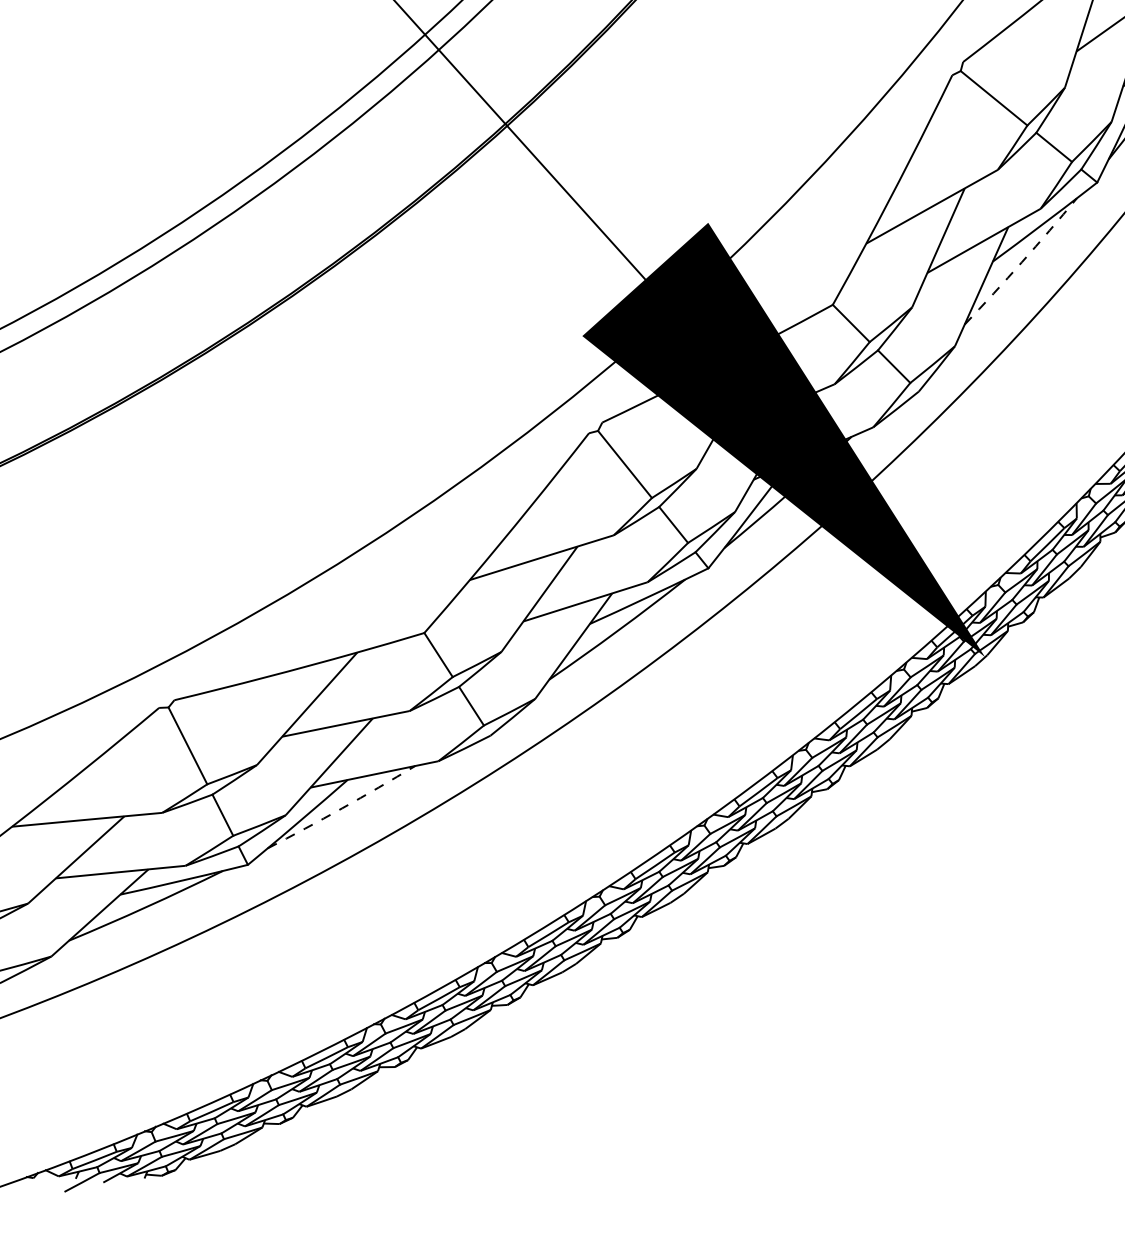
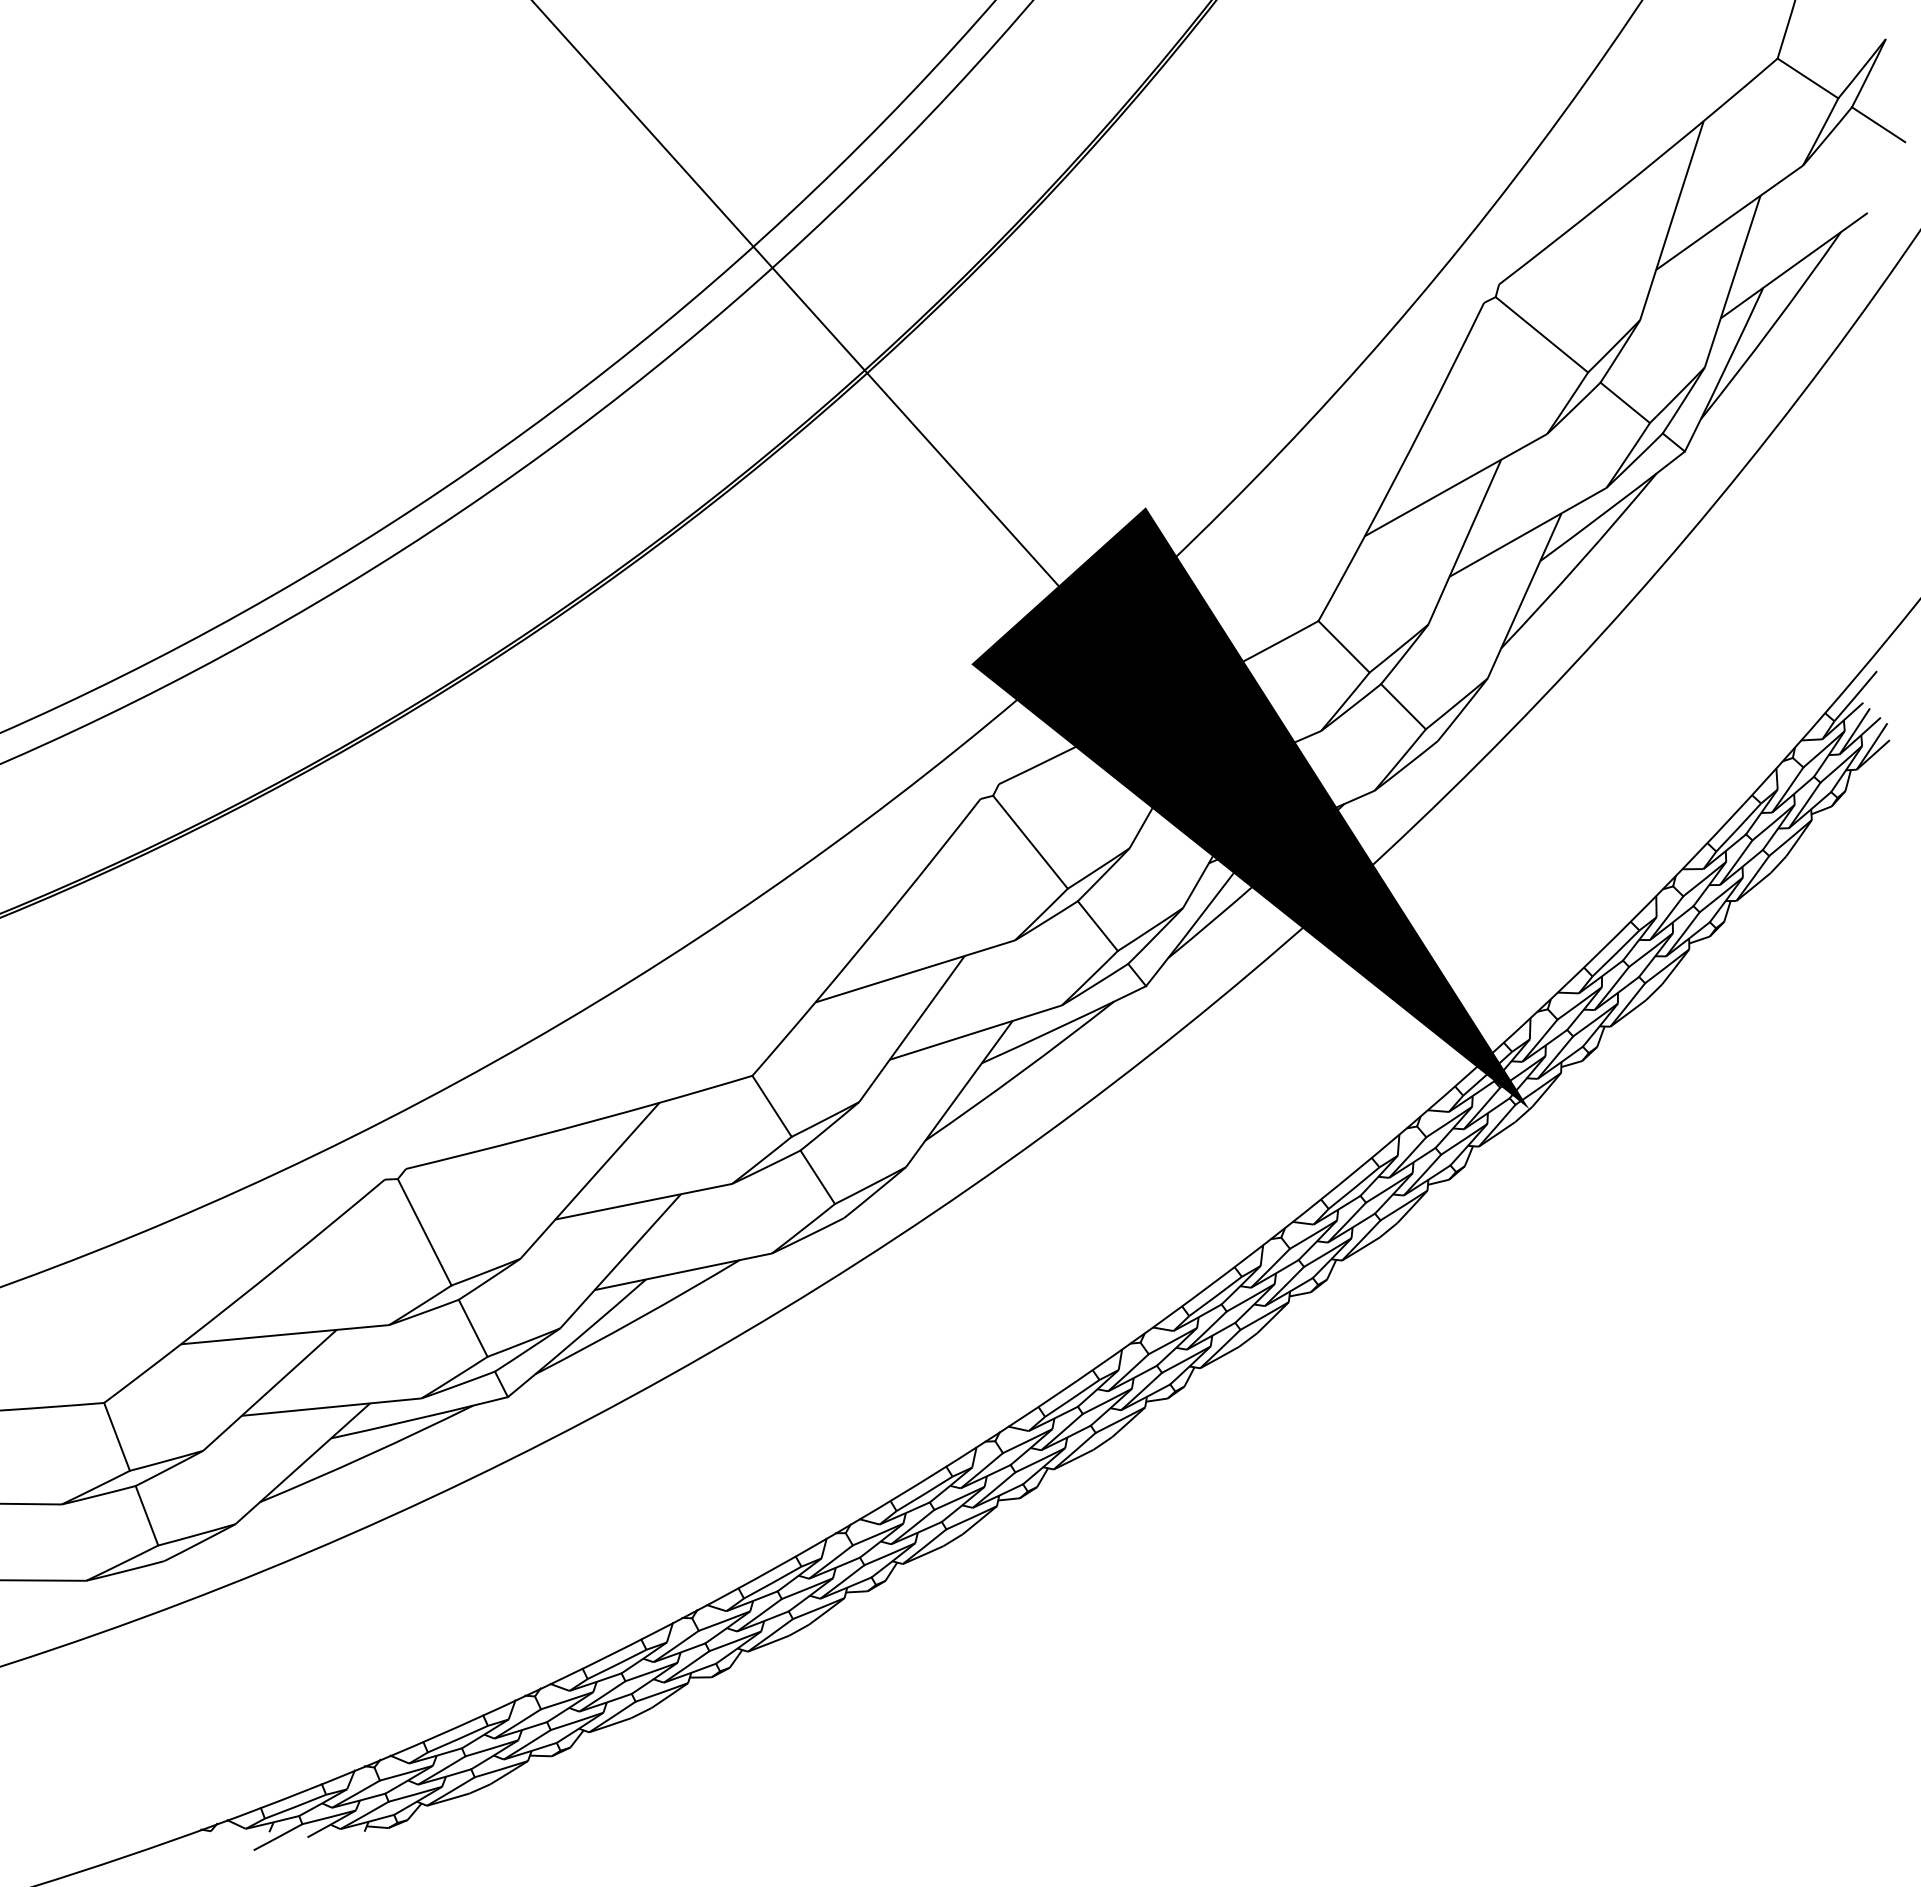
arc: (1021, 262) -> (1580, 562), dashed -> solid
arc: (342, 808) -> (638, 1318), dashed -> solid

